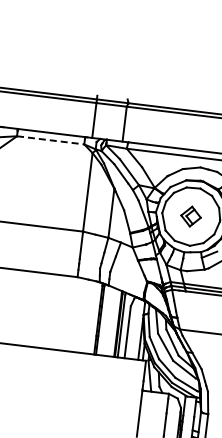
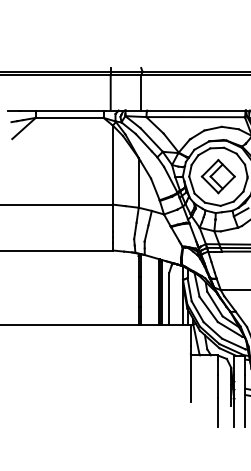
line: (50, 139) -> (69, 117), dashed -> solid
part: (190, 216) -> (217, 176), size x1.67

